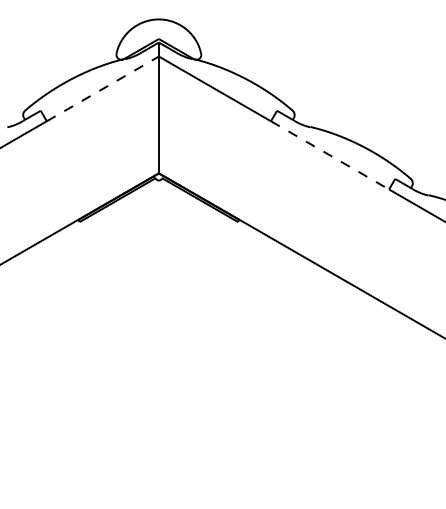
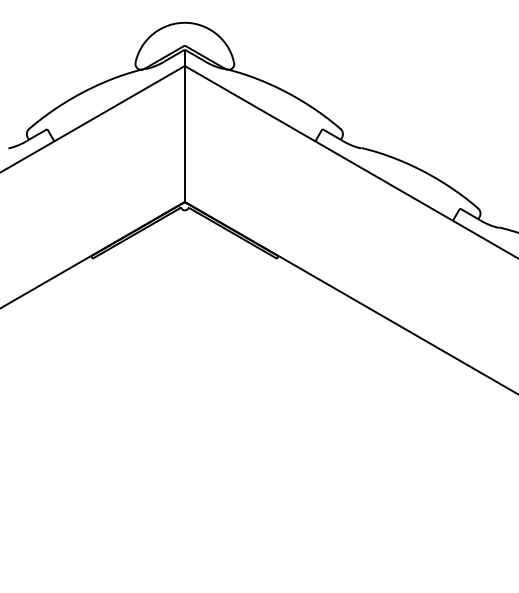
line: (103, 88) -> (120, 103), dashed -> solid
line: (330, 155) -> (384, 181), dashed -> solid

